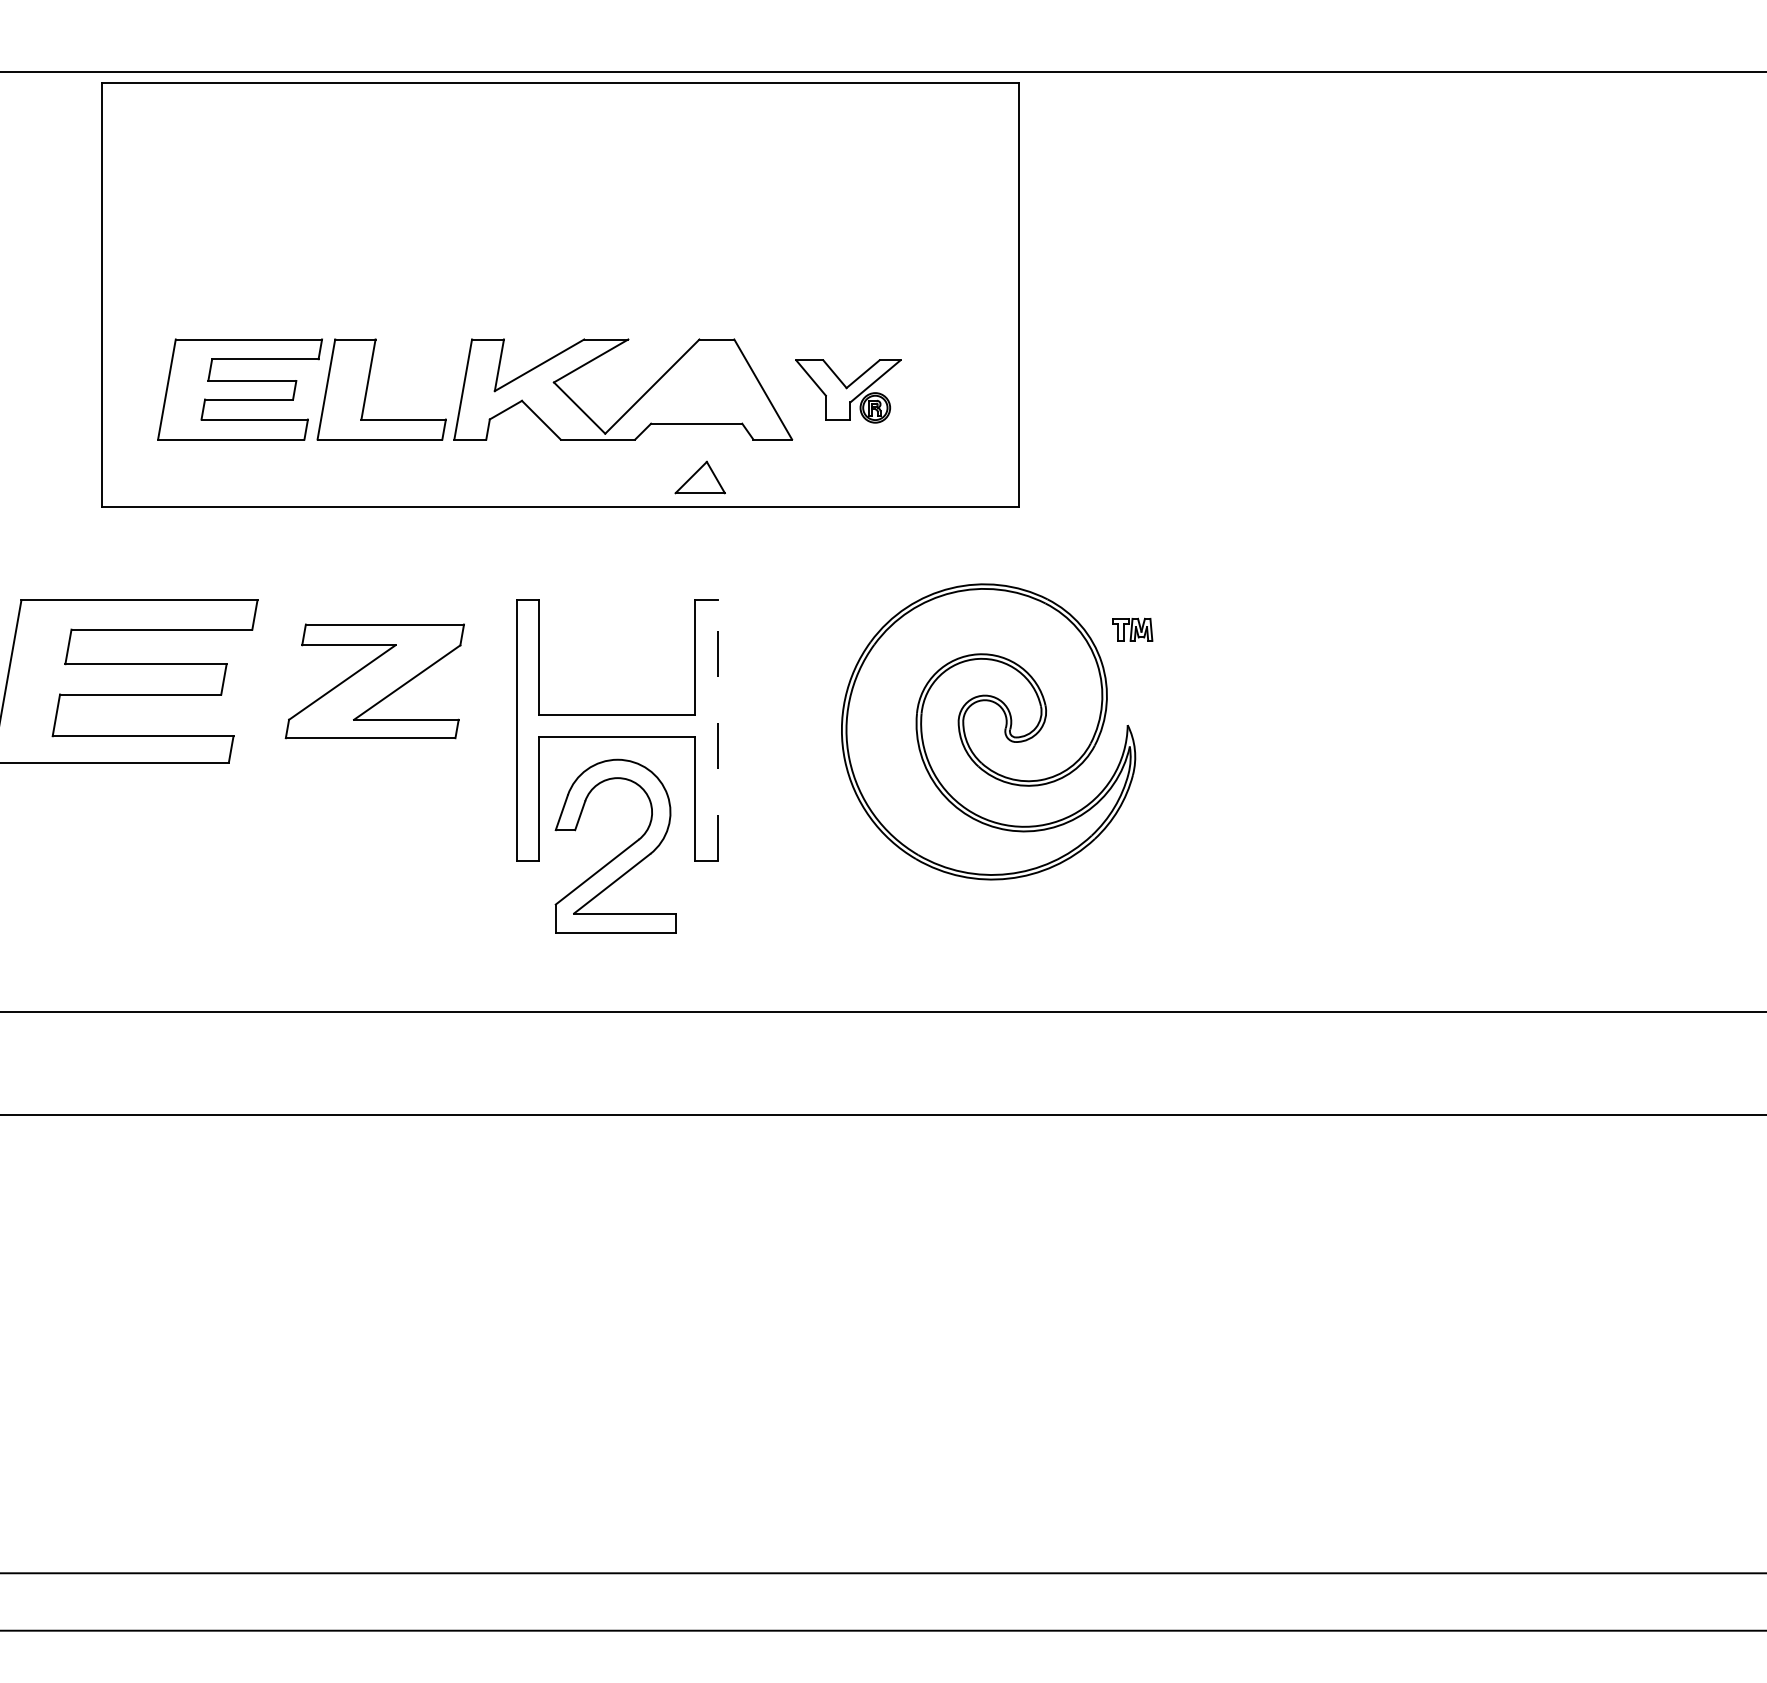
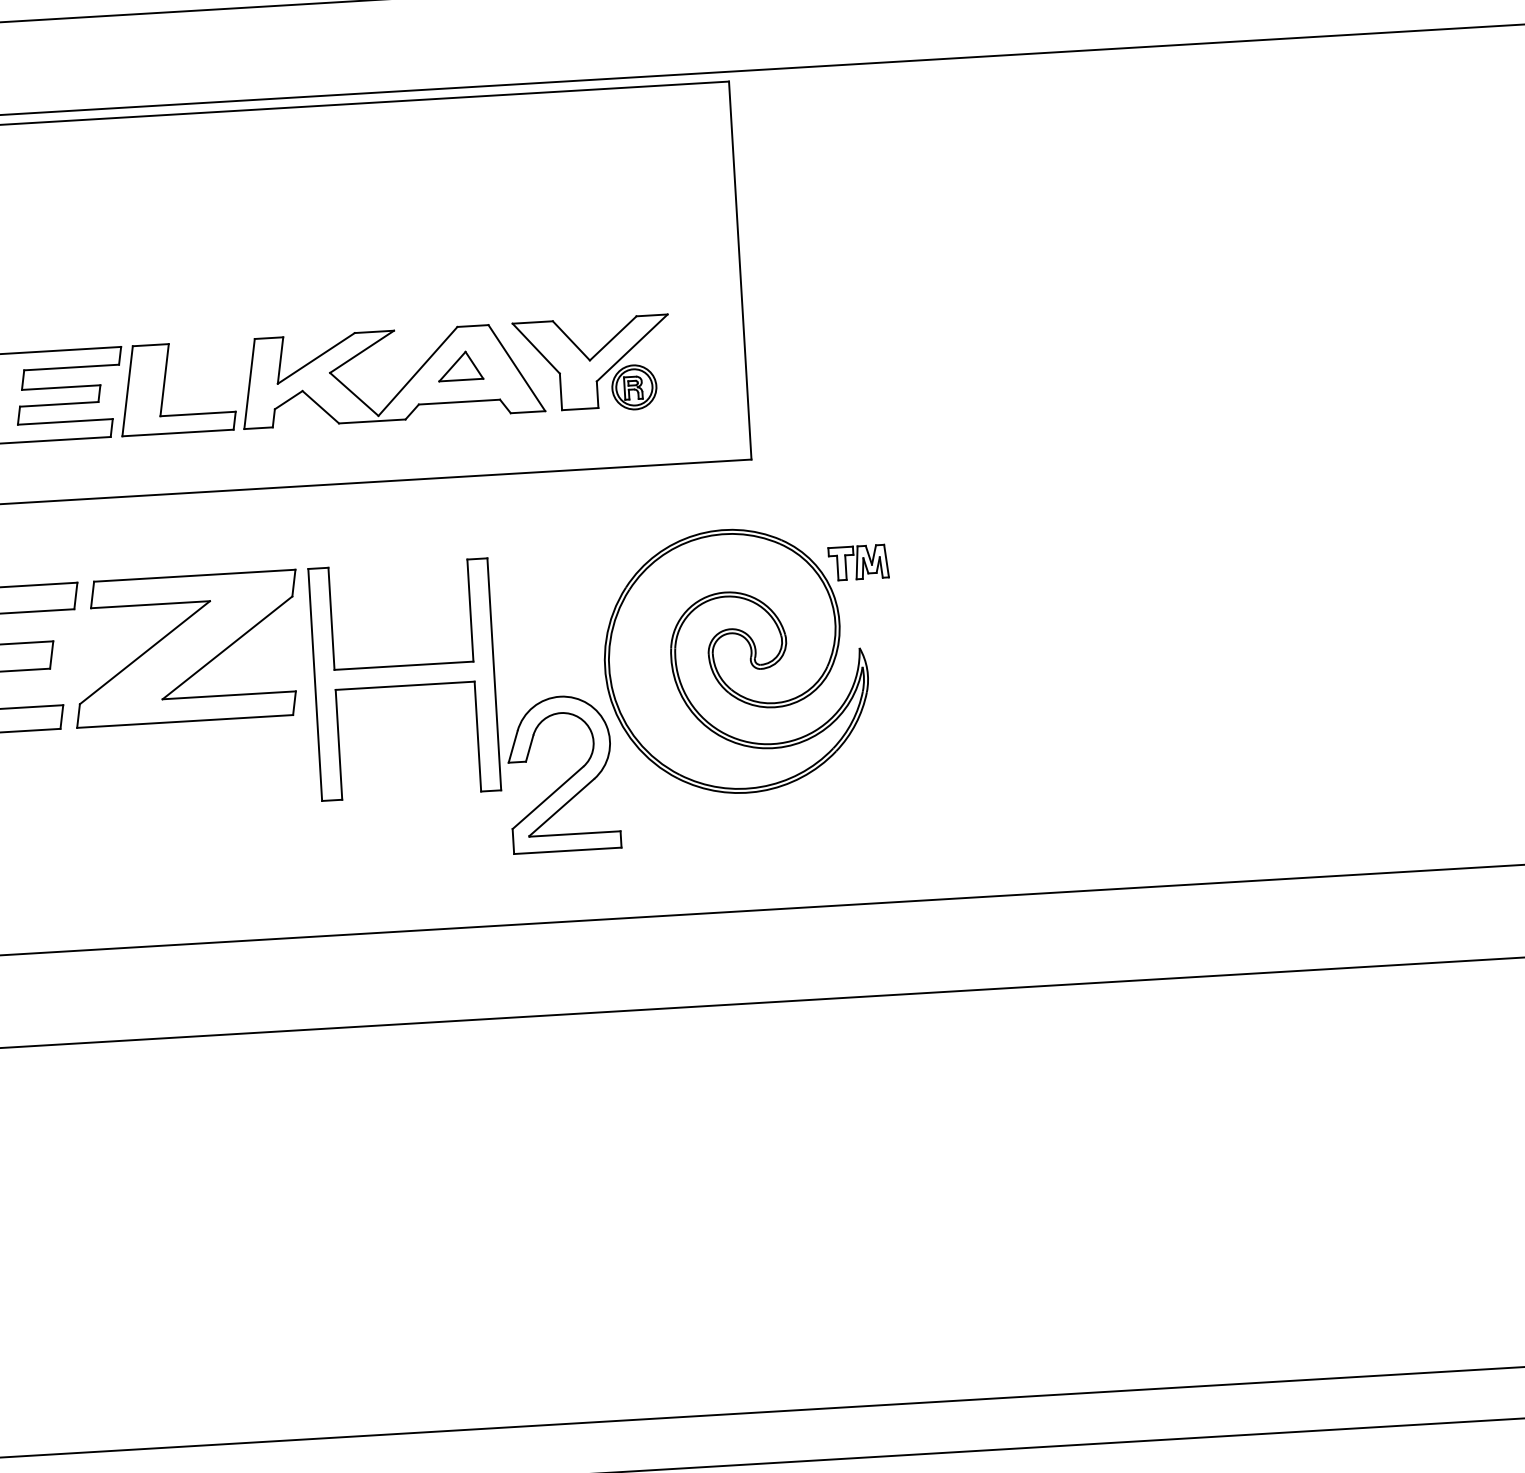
part: (848, 391) -> (593, 365), size x1.67
part: (699, 477) -> (459, 366), moved
part: (1132, 629) -> (858, 562), size x1.67
part: (374, 681) -> (185, 648), size x1.43
line: (717, 729) -> (494, 673), dashed -> solid
part: (620, 852) -> (567, 779), moved

